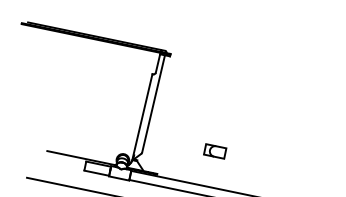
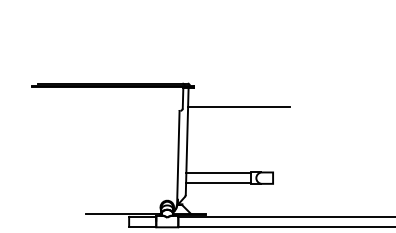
line: (207, 82) -> (238, 107), added
line: (176, 138) -> (218, 173), added
line: (174, 148) -> (218, 183), added

